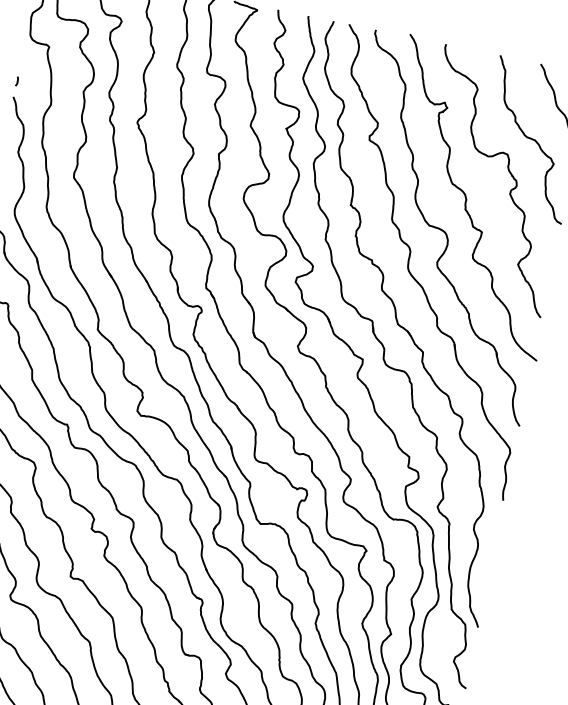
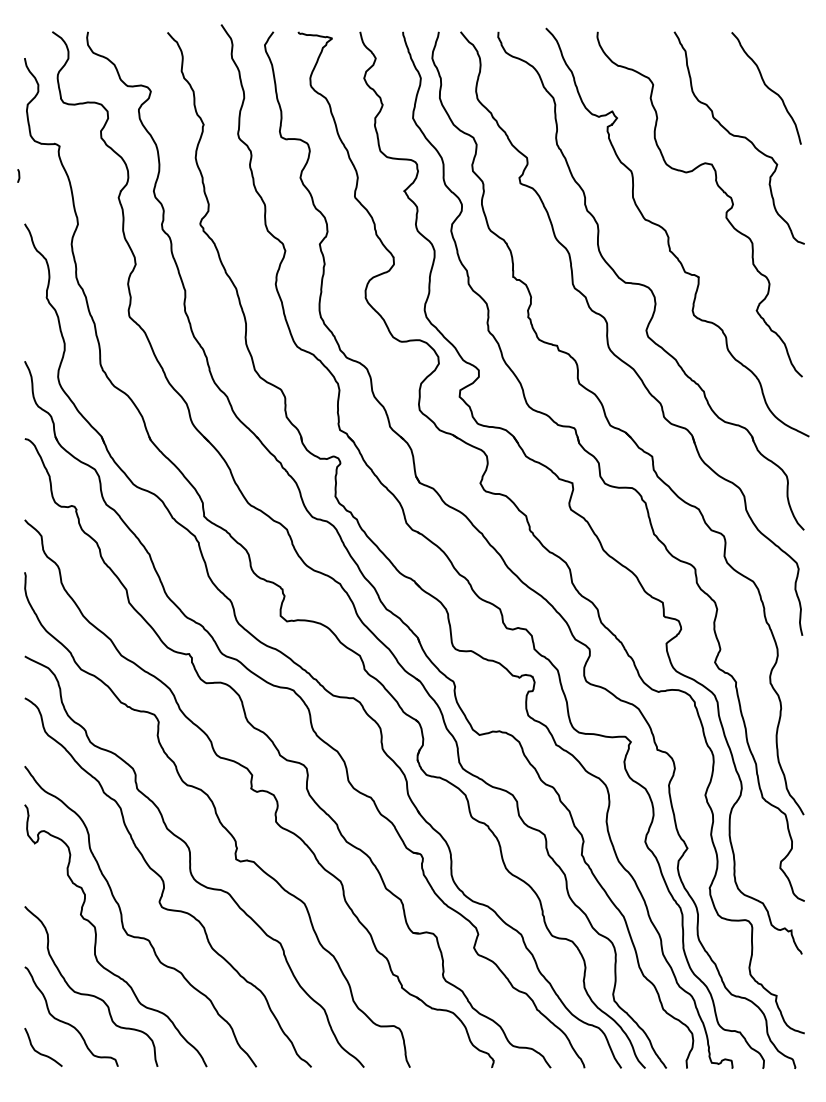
curve: (17, 81) -> (18, 175), moved

